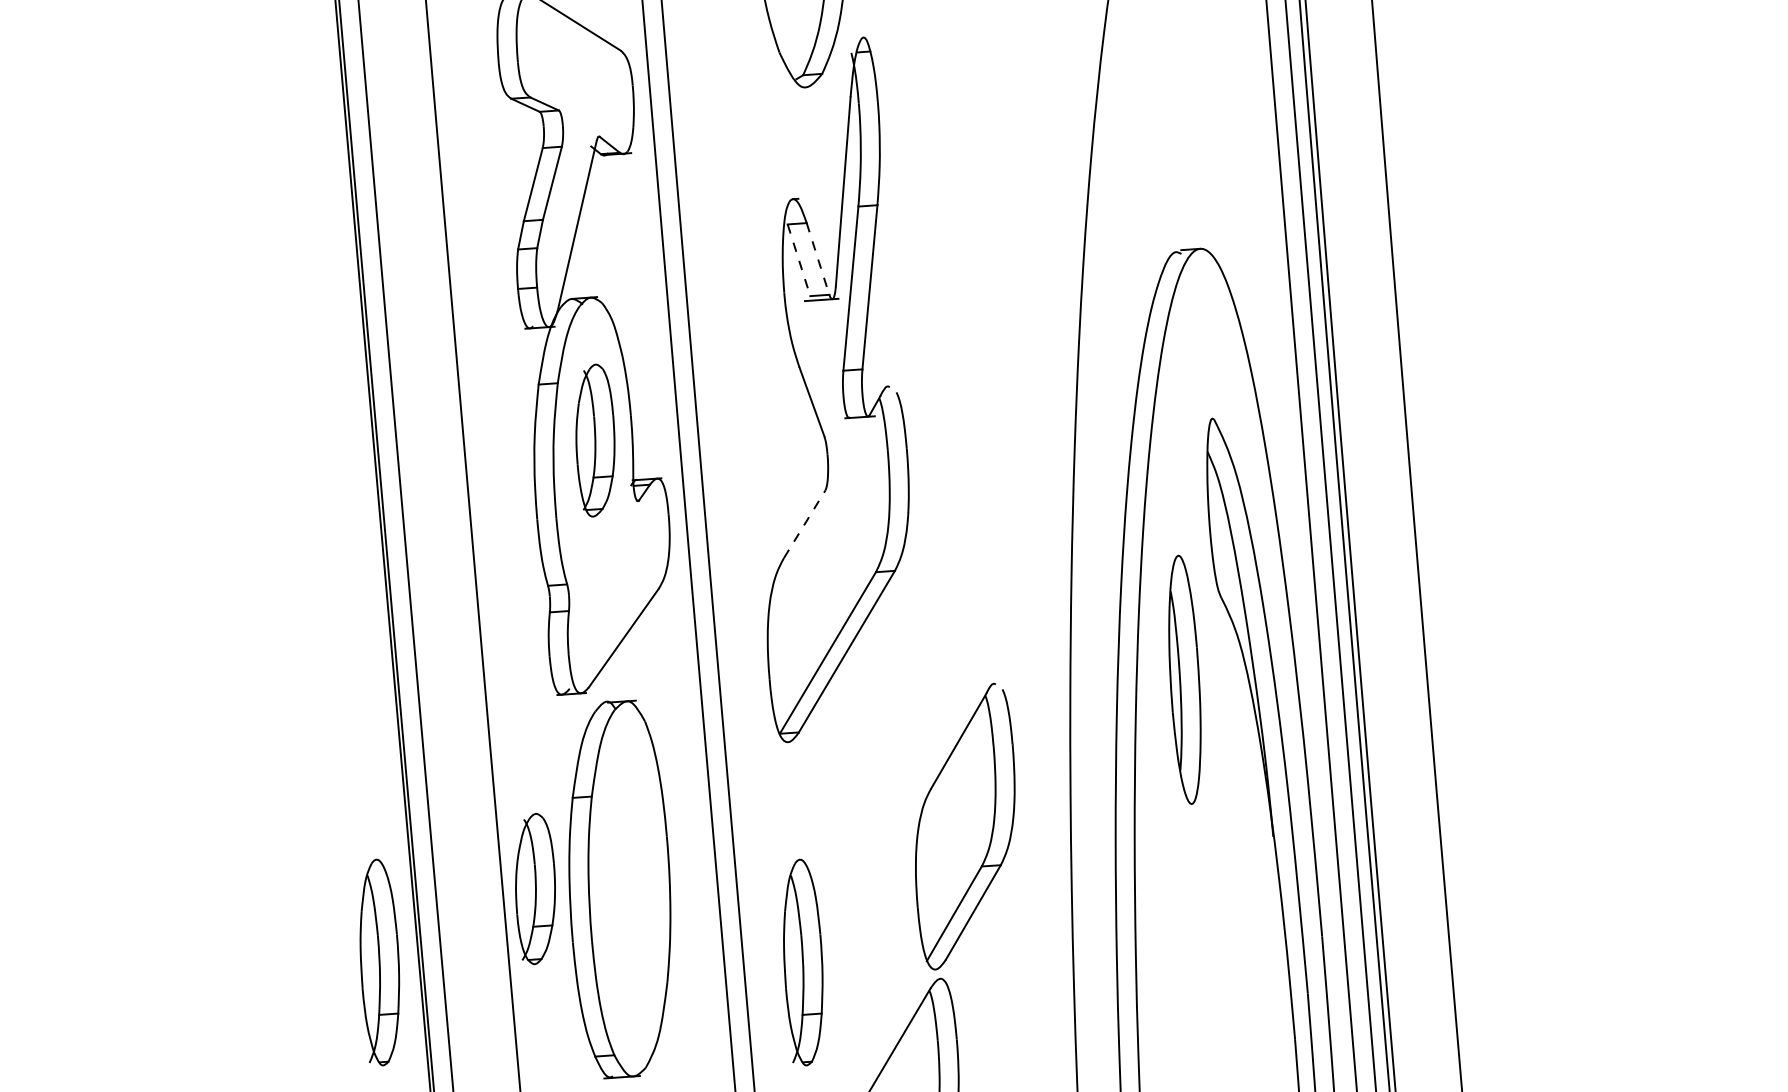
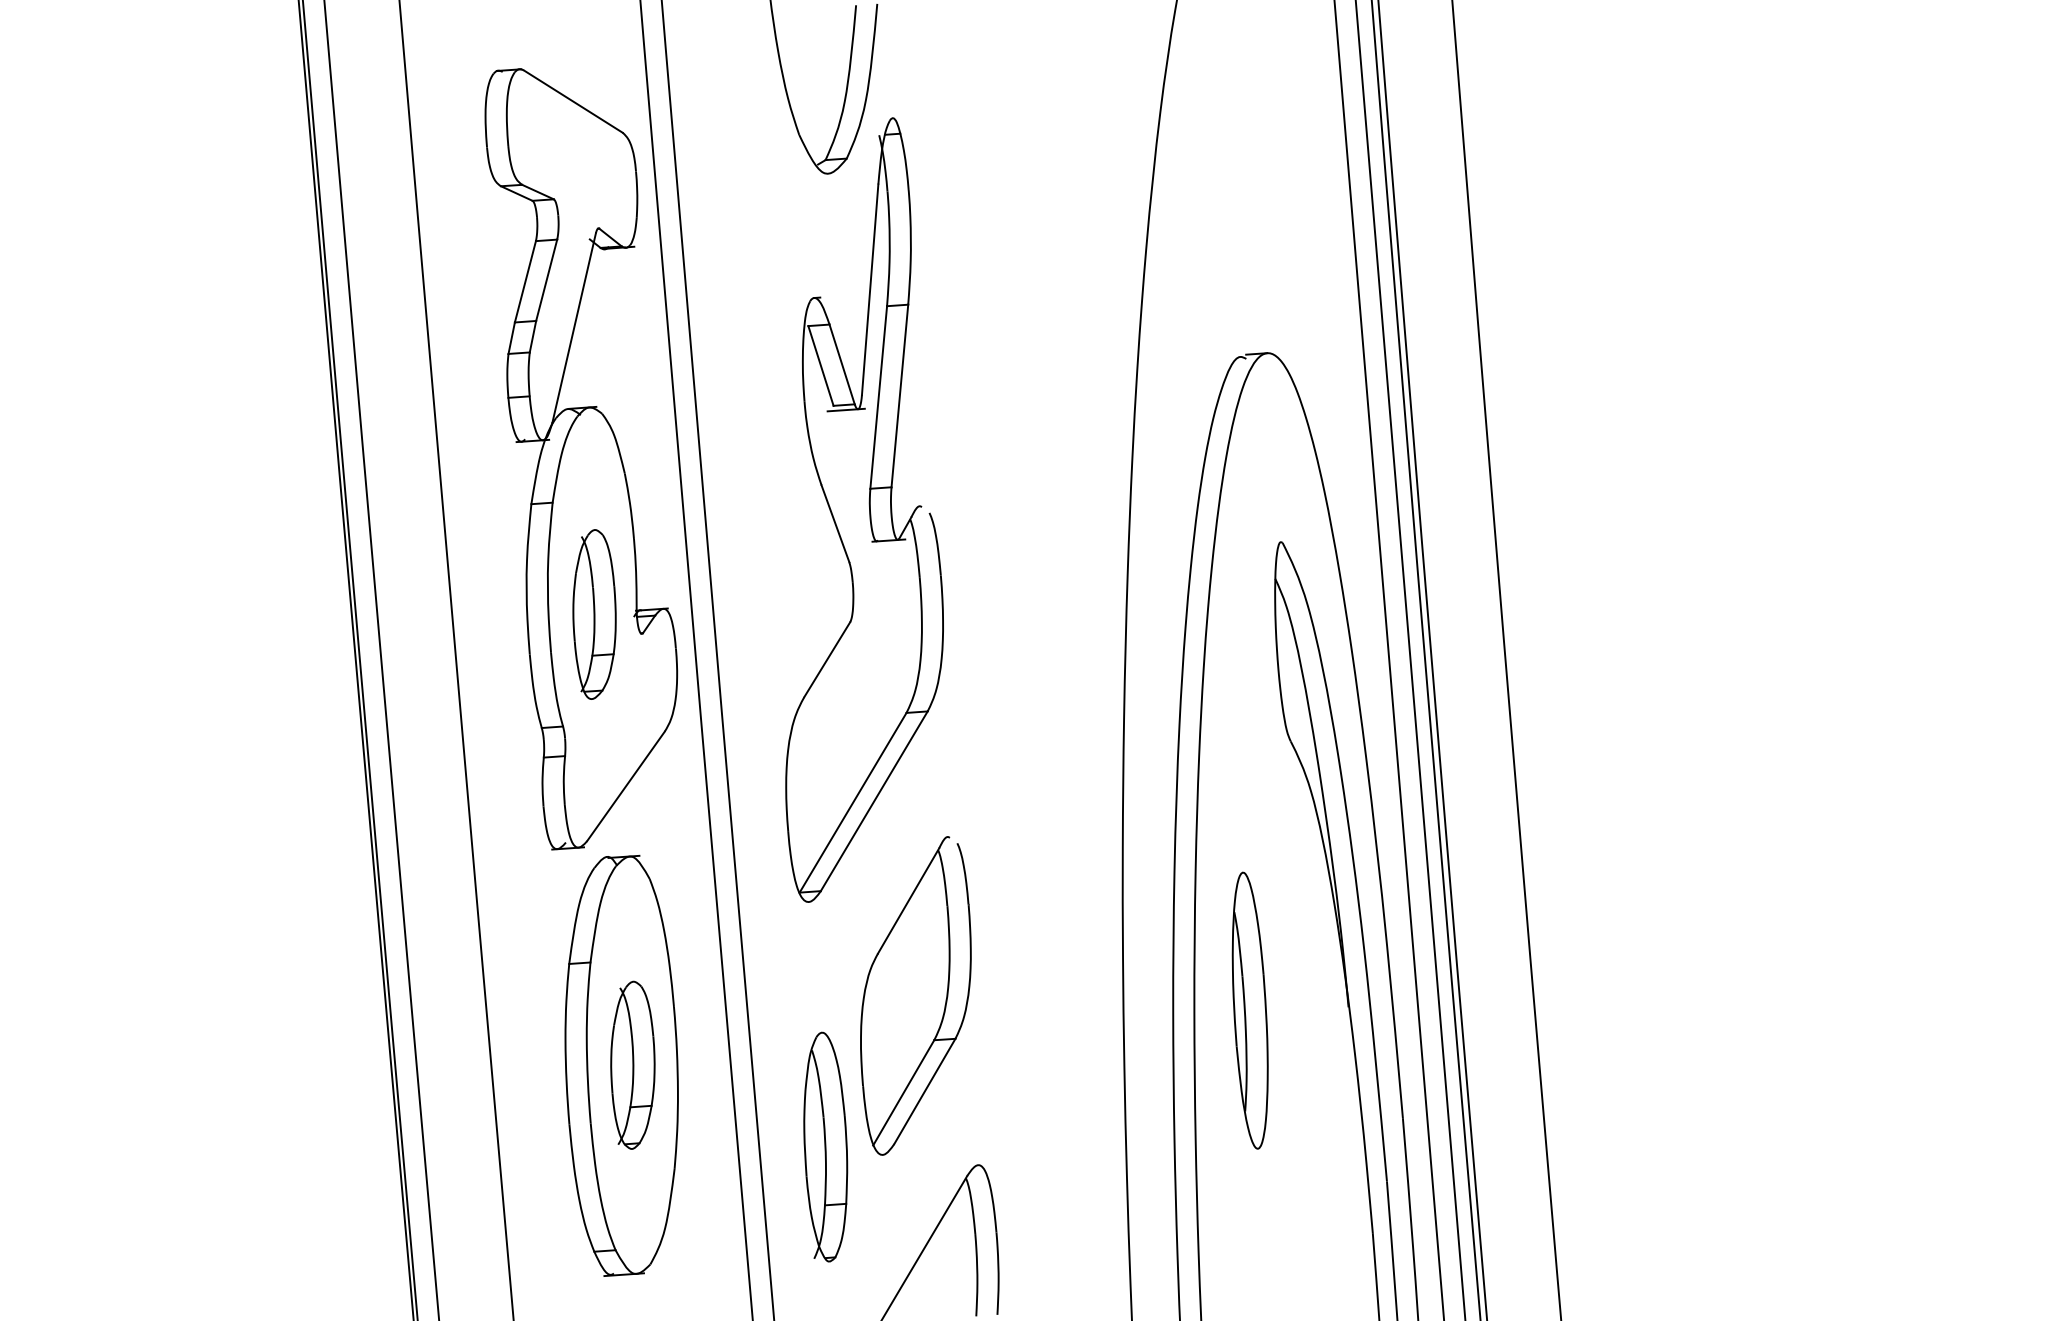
line: (818, 258) -> (842, 364), dashed -> solid
line: (798, 259) -> (820, 365), dashed -> solid
part: (595, 440) -> (594, 614), moved
line: (804, 524) -> (827, 659), dashed -> solid
part: (1184, 679) -> (1249, 1010), moved
part: (964, 826) -> (915, 995), moved
part: (535, 888) -> (632, 1064), moved
part: (379, 962) -> (354, 1146), removed

